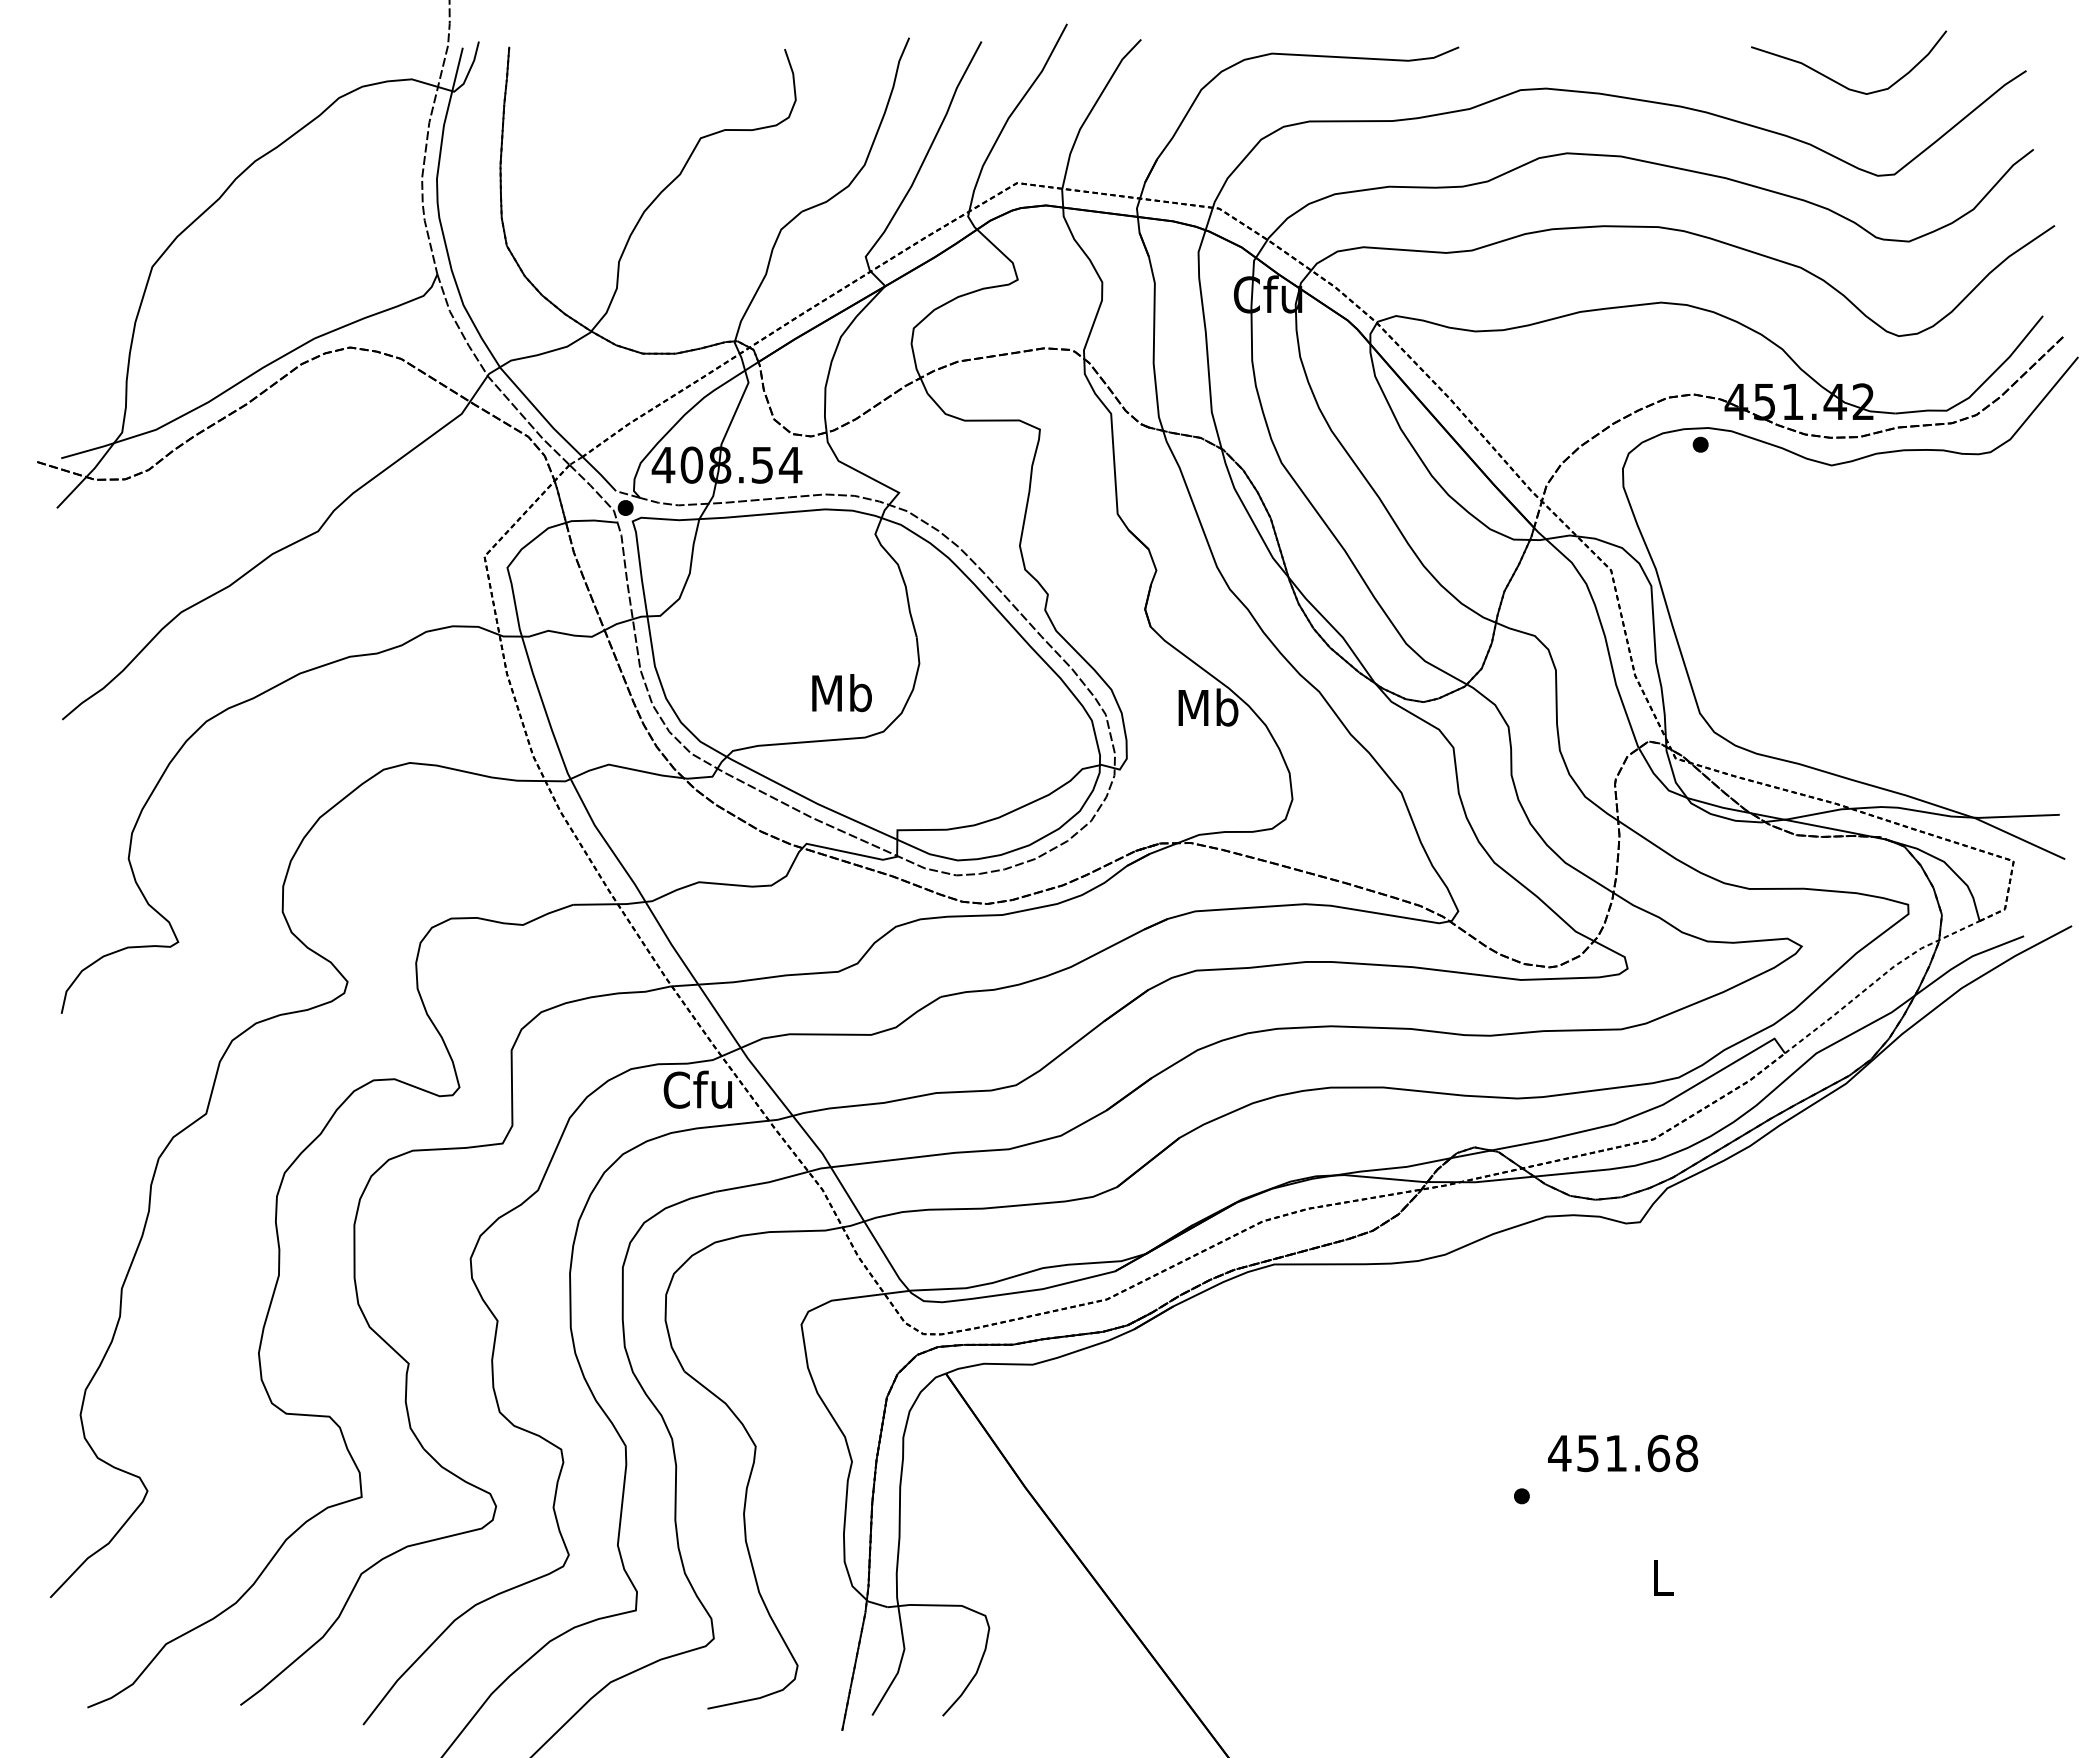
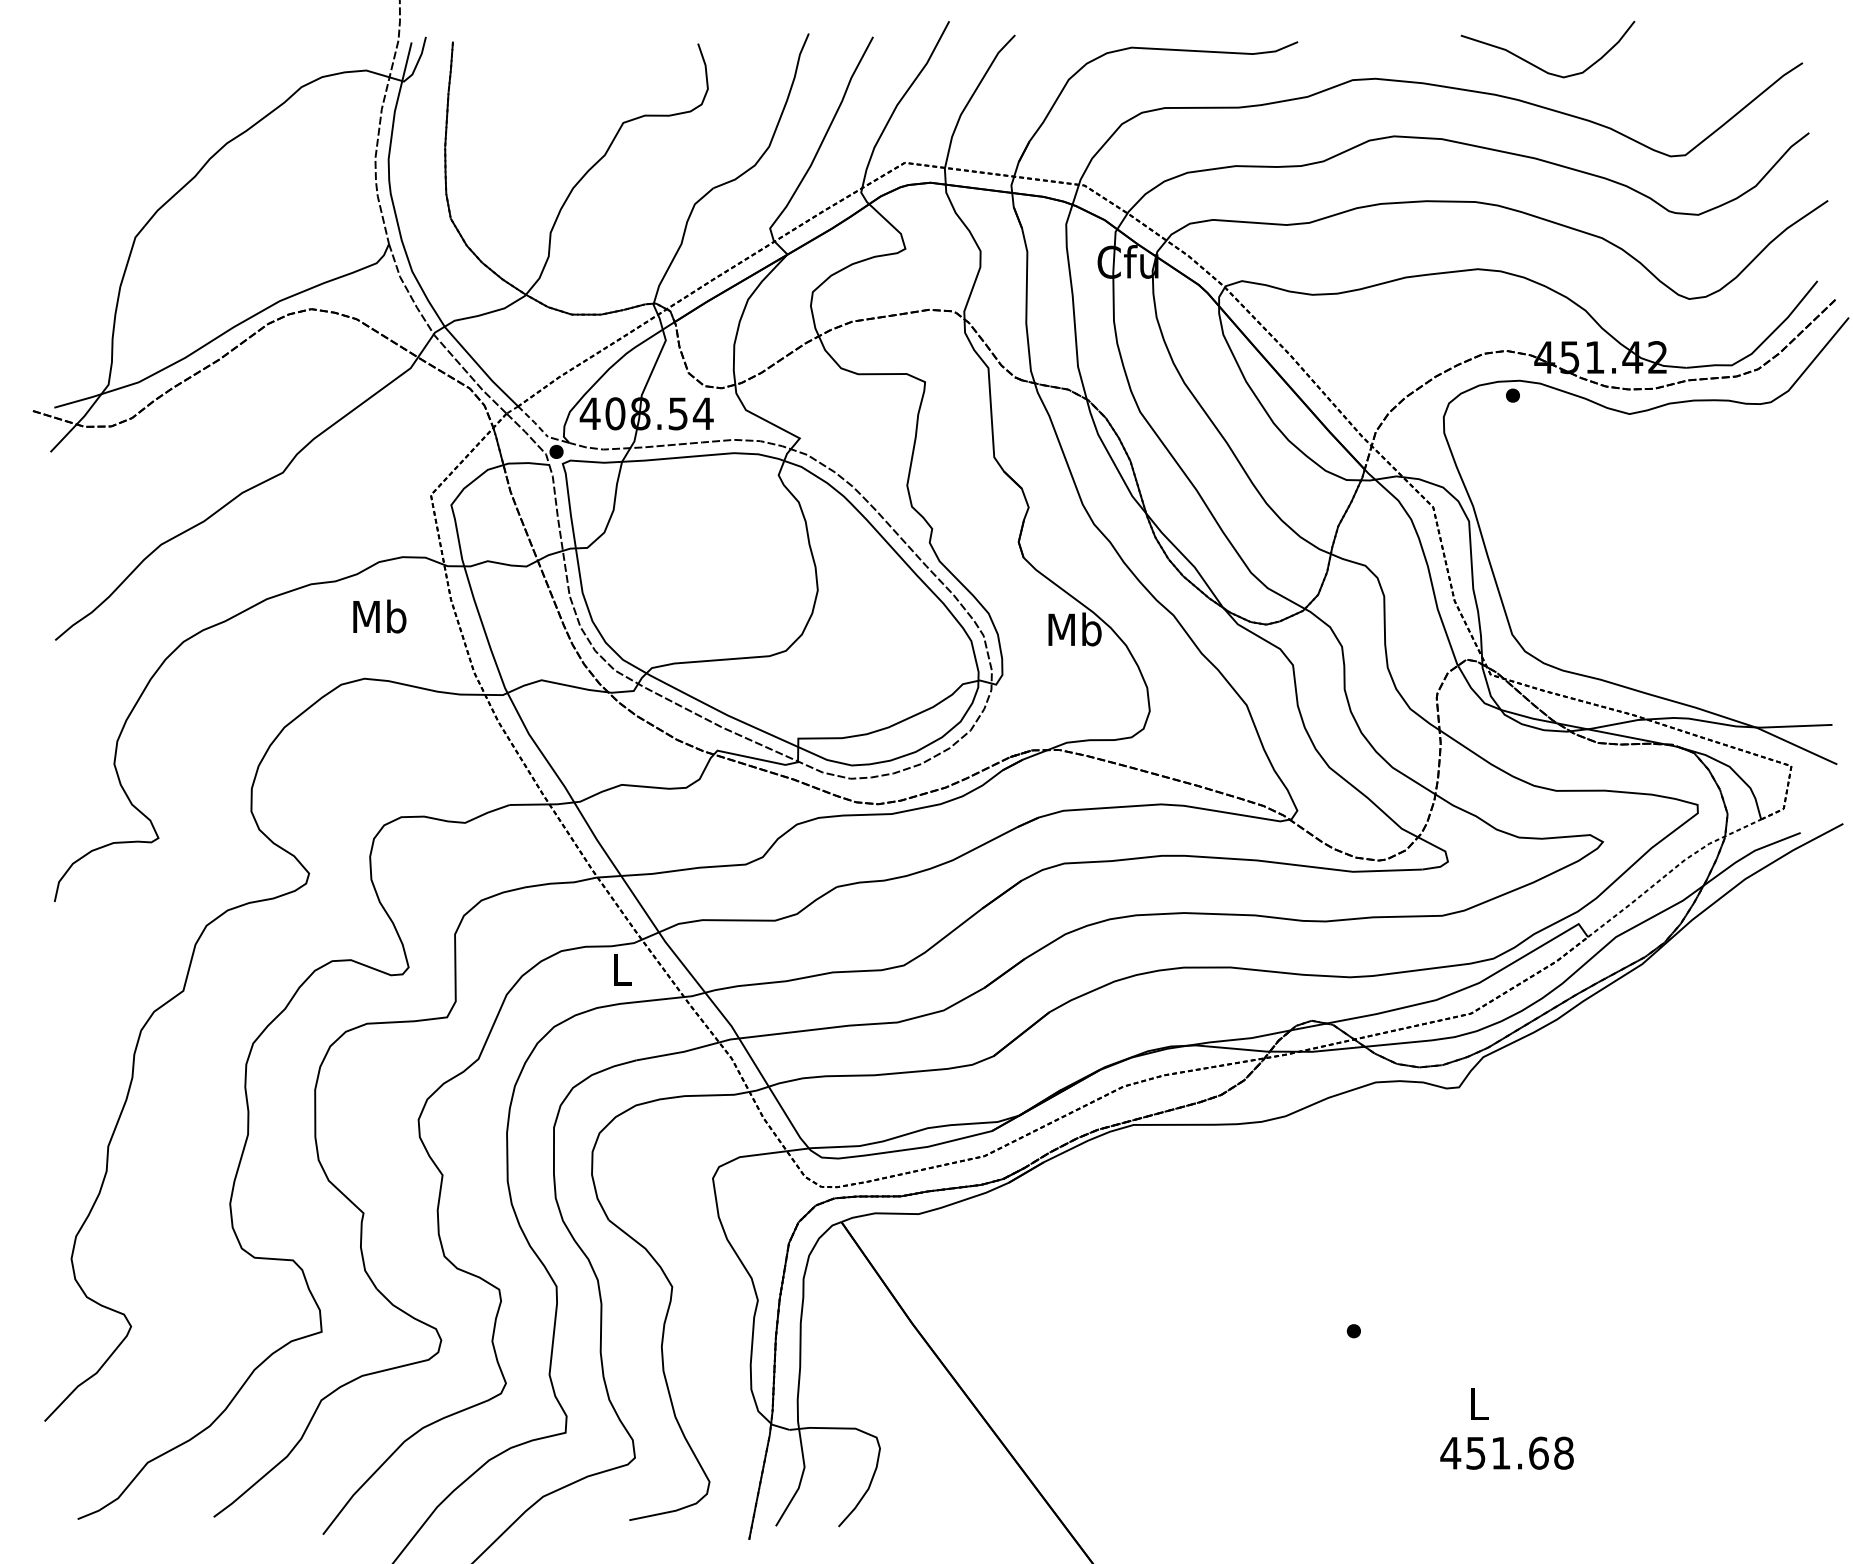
curve: (1837, 81) -> (1537, 66), moved
line: (600, 474) -> (534, 422), solid -> dashed
text: (841, 693) -> (379, 616), moved
text: (697, 1089) -> (620, 969), Cfu -> L
text: (1623, 1453) -> (1507, 1453), moved

